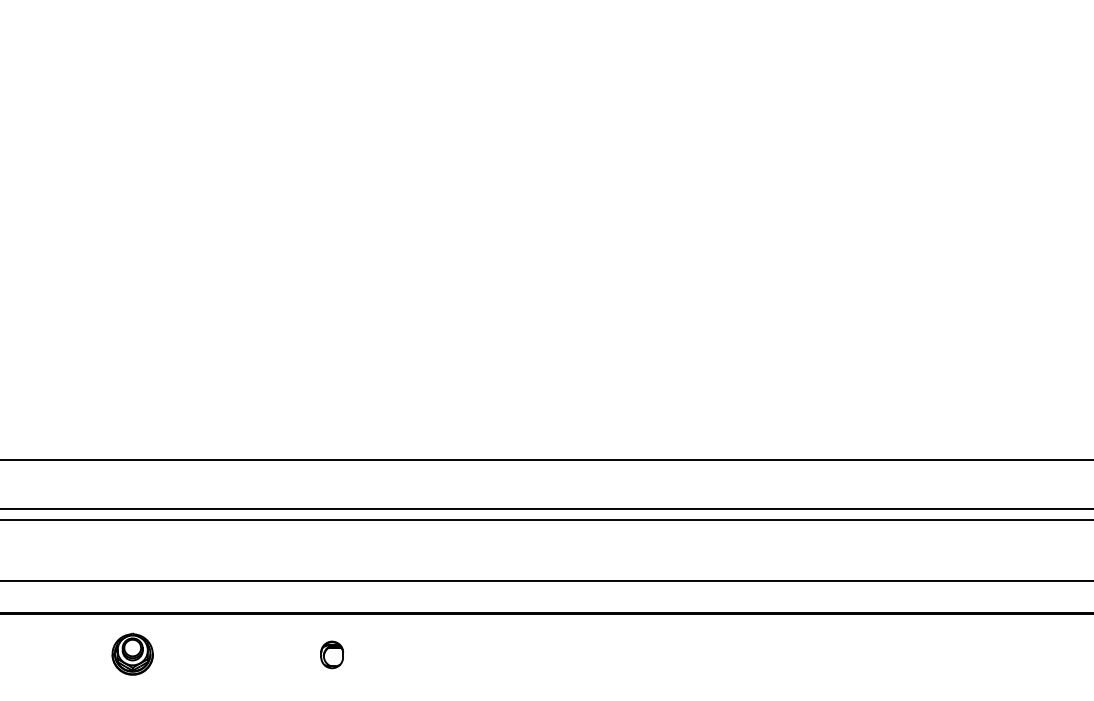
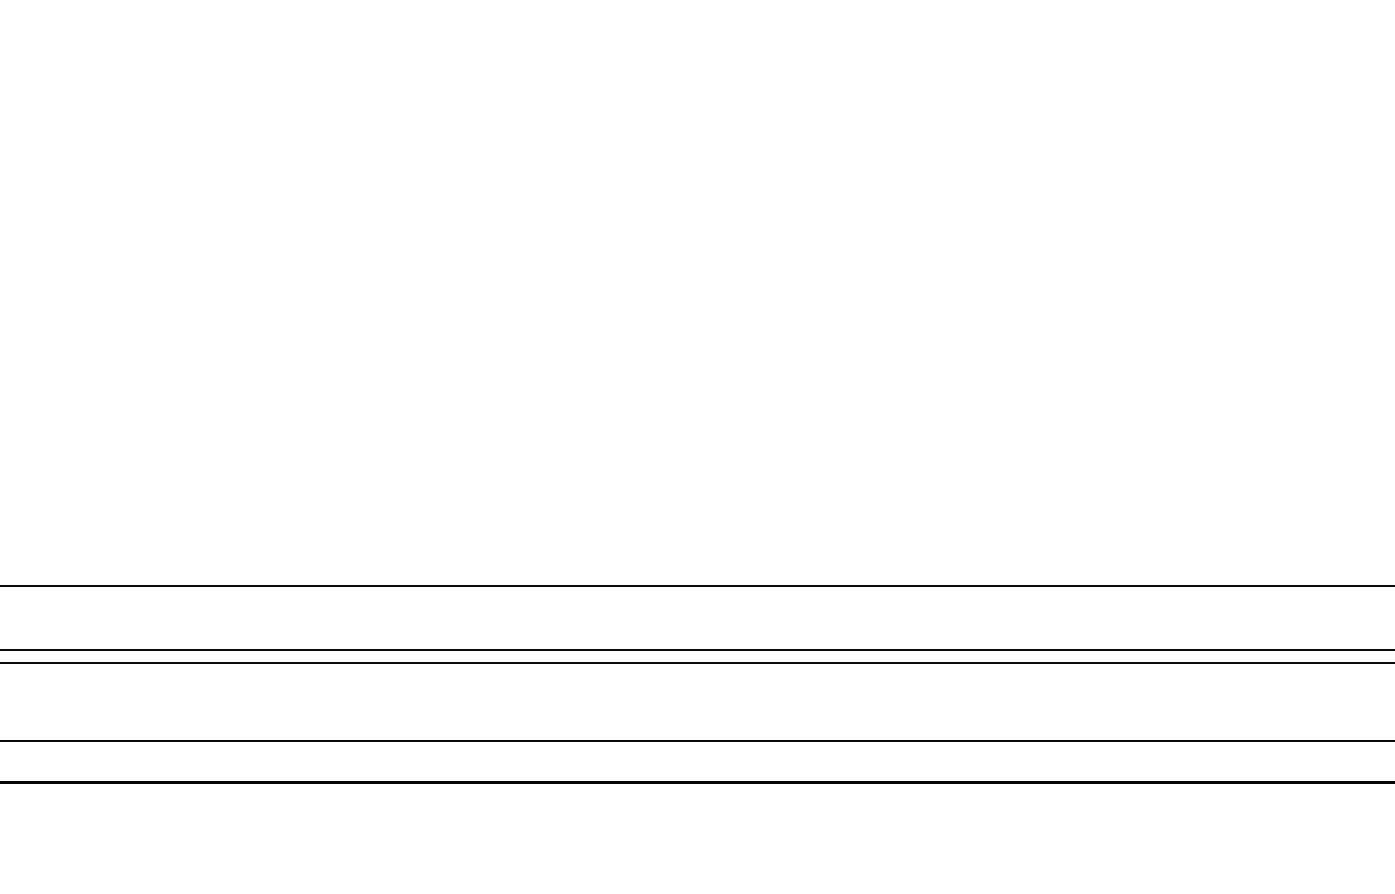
part: (132, 653) -> (168, 833), removed
part: (331, 654) -> (422, 834), removed

